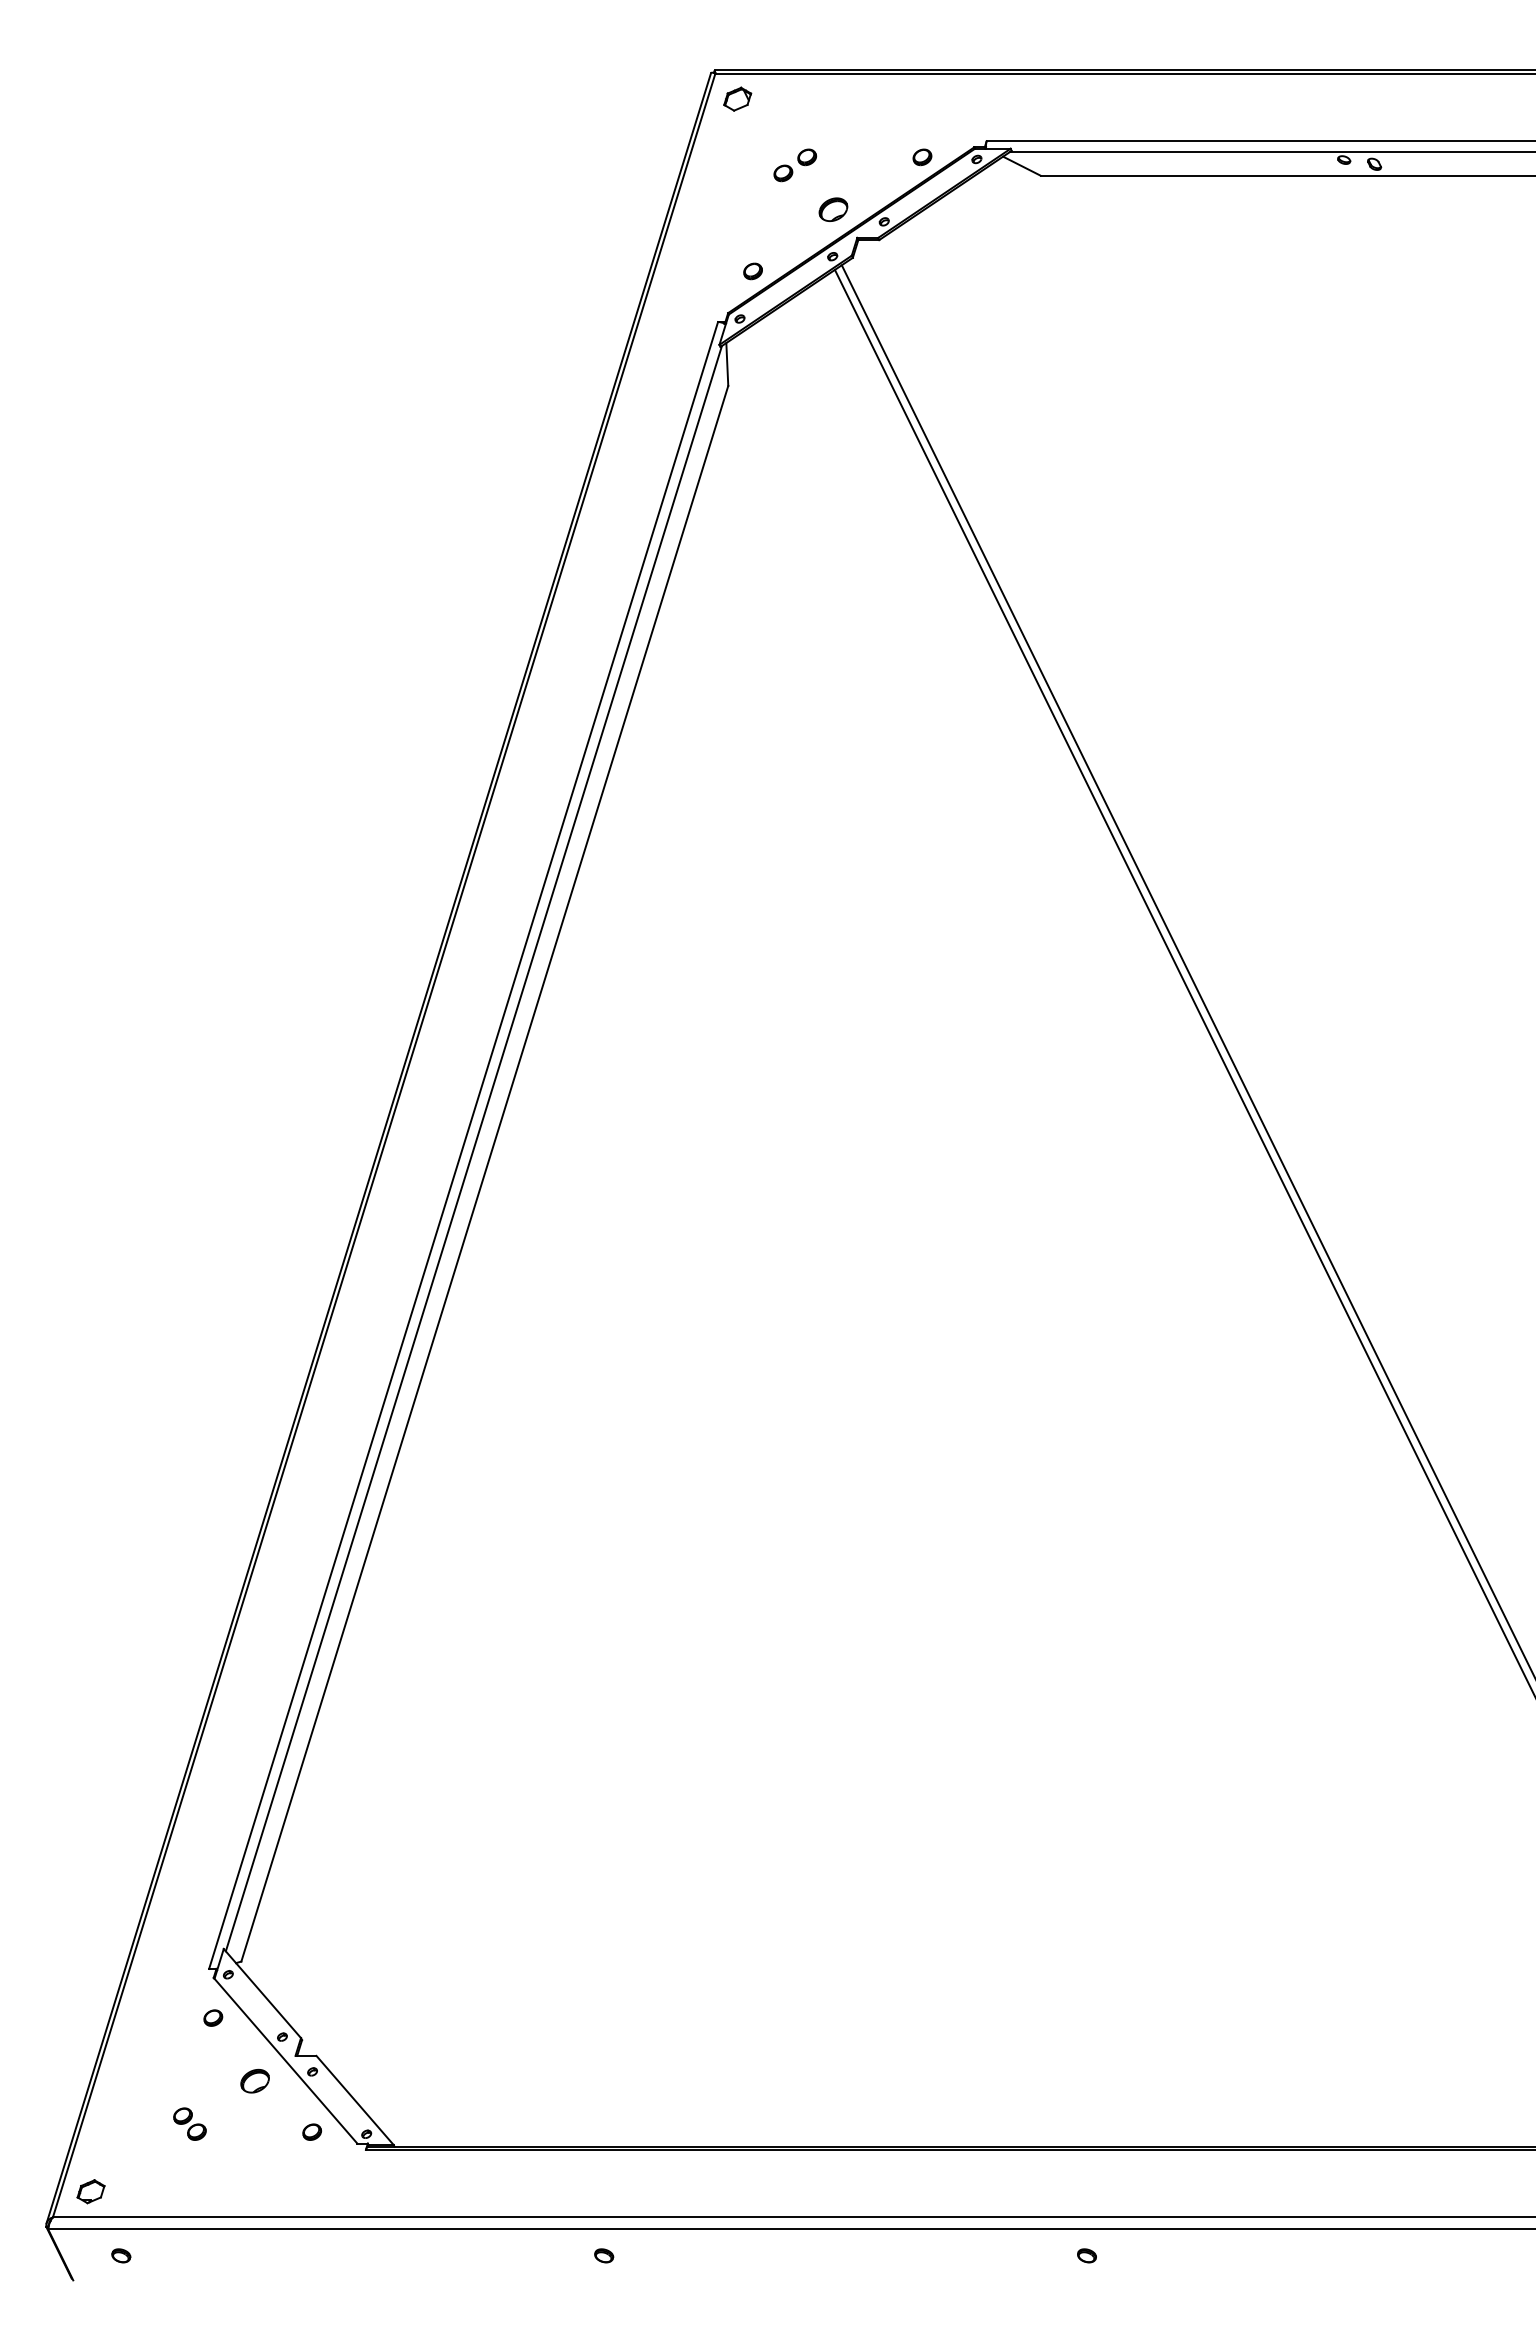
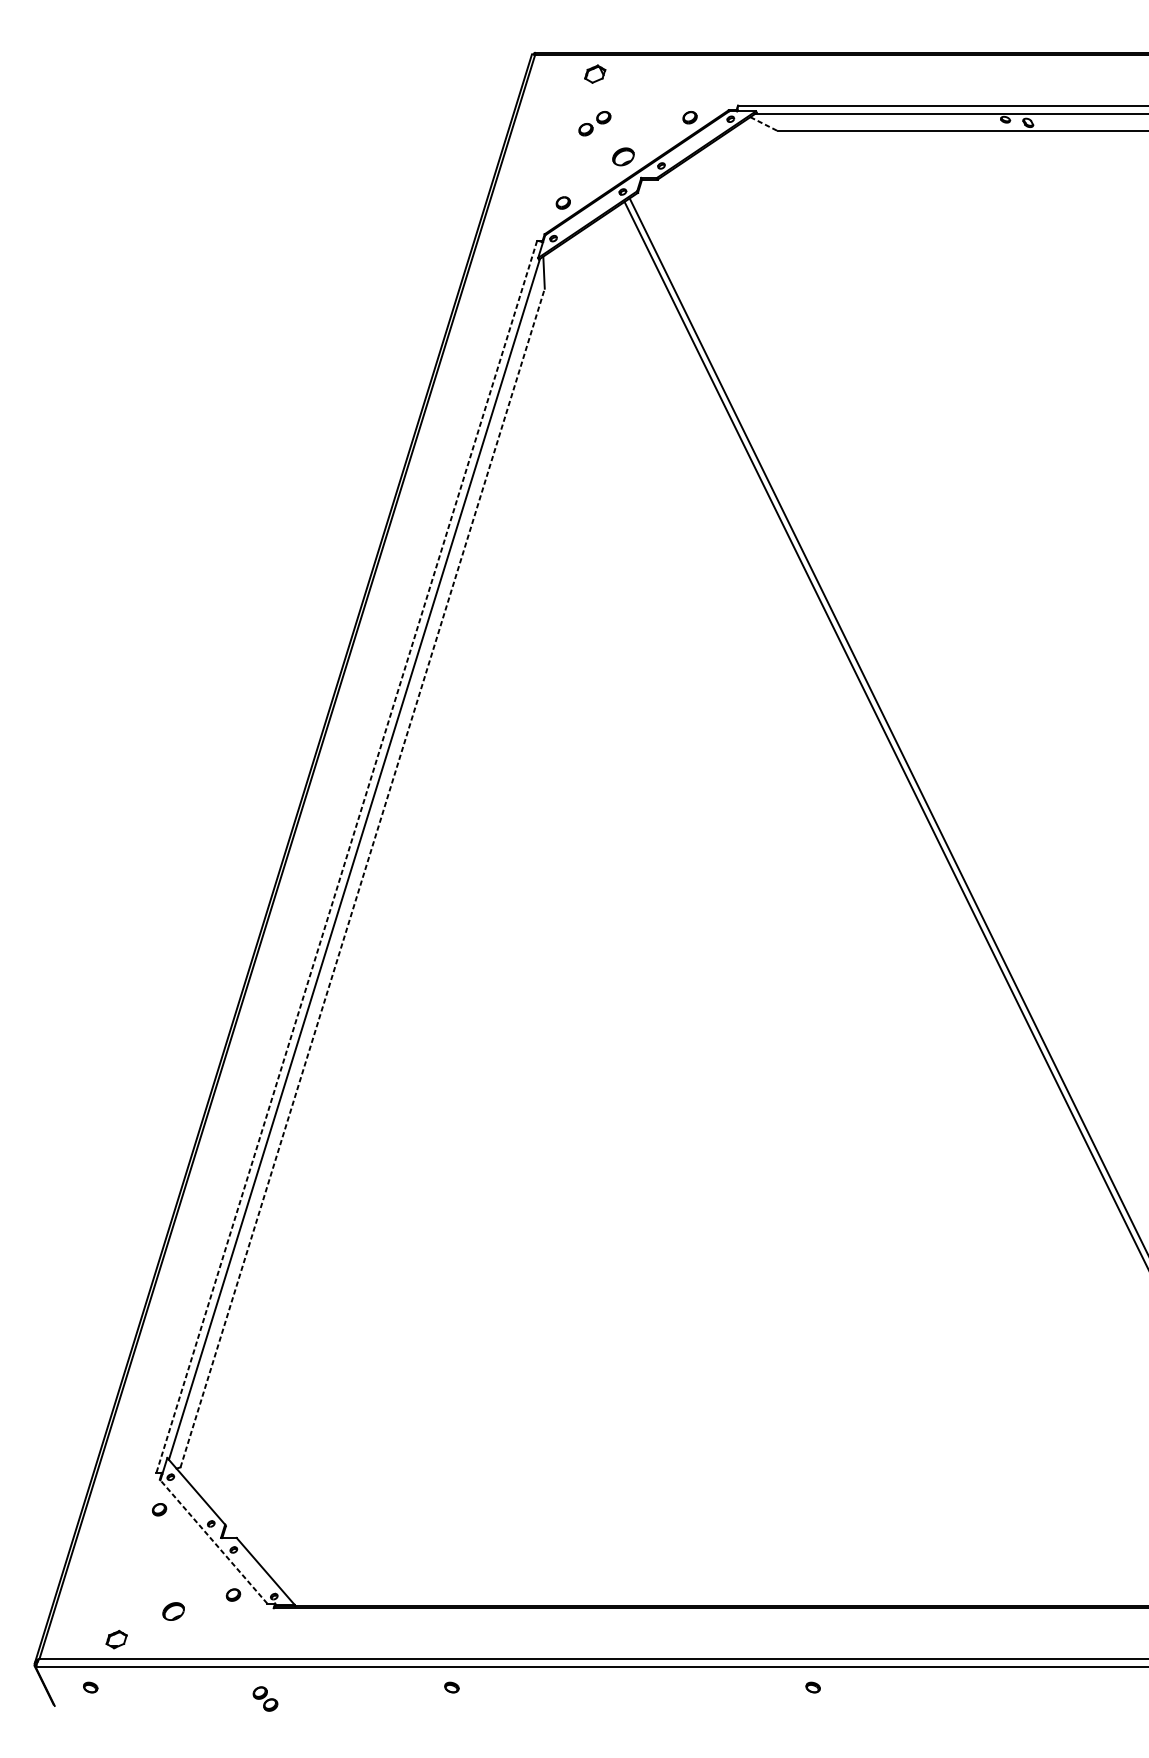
part: (737, 98) -> (595, 73), moved
line: (1022, 166) -> (764, 124), solid -> dashed
line: (463, 1145) -> (346, 856), solid -> dashed
line: (484, 1173) -> (362, 877), solid -> dashed
line: (285, 2060) -> (213, 1541), solid -> dashed
part: (254, 2080) -> (173, 1611), moved
part: (189, 2123) -> (265, 1698), moved
part: (90, 2191) -> (116, 1639), moved

